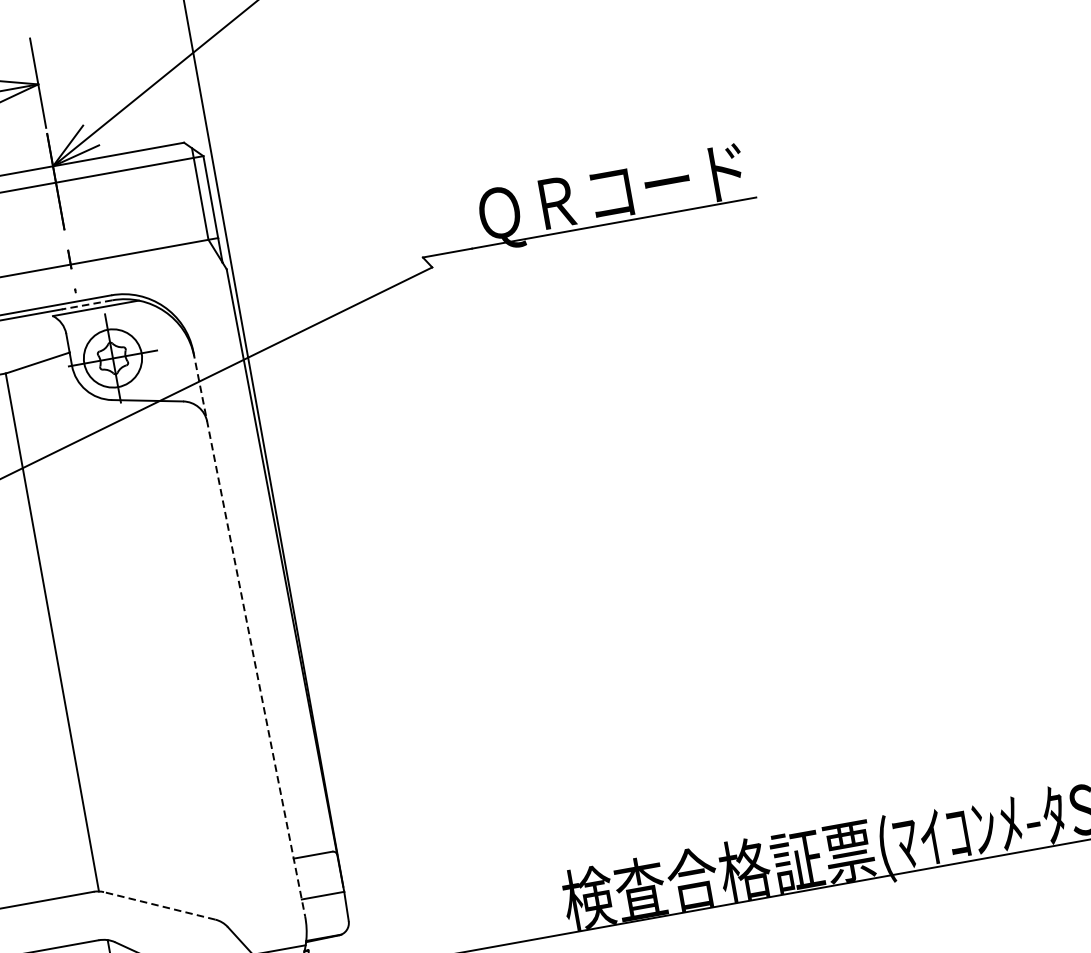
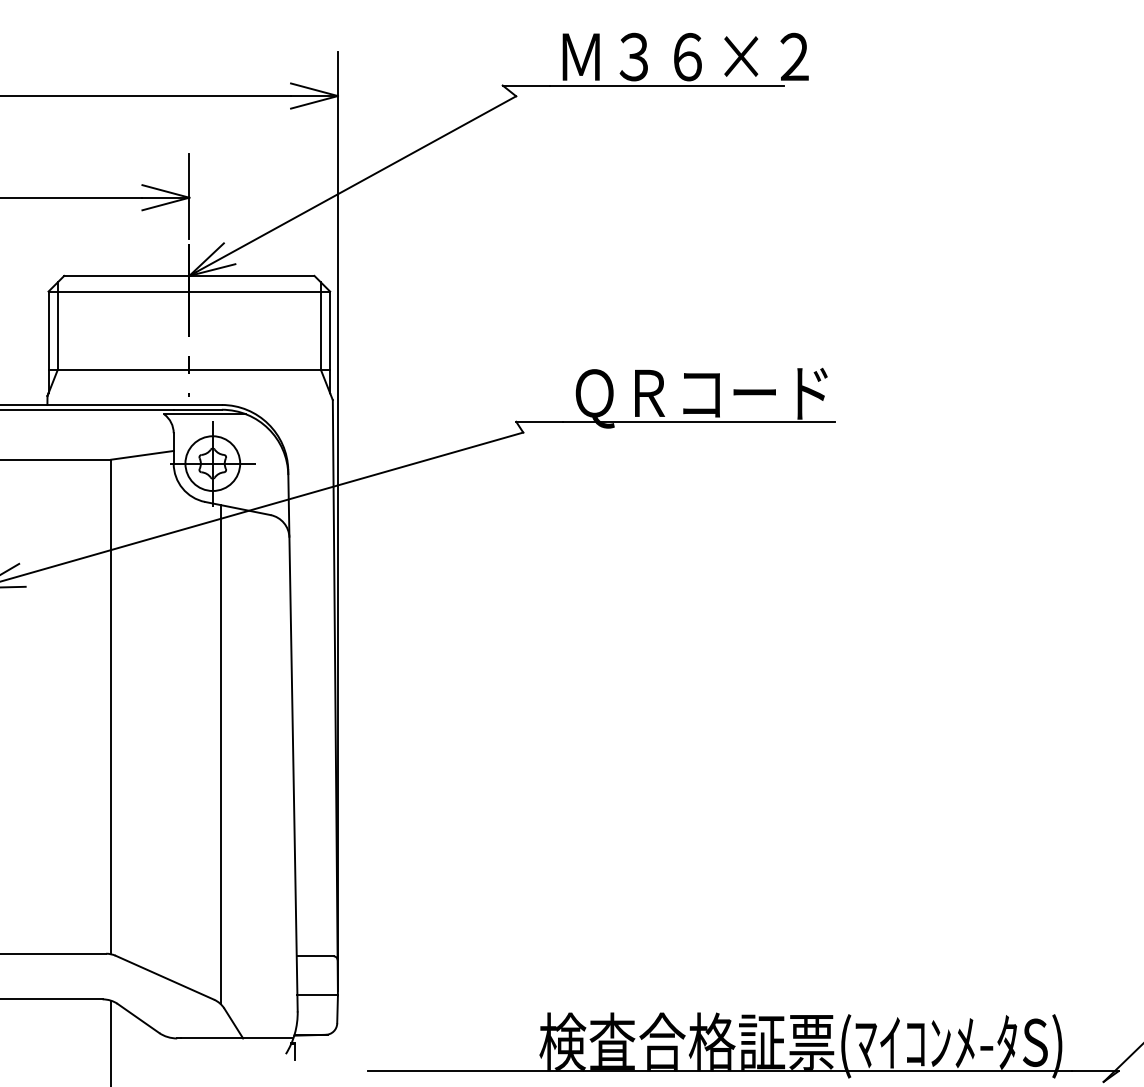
line: (86, 304) -> (197, 409), dashed -> solid
line: (248, 633) -> (292, 740), dashed -> solid
line: (175, 661) -> (220, 754), added
line: (159, 905) -> (164, 977), dashed -> solid

